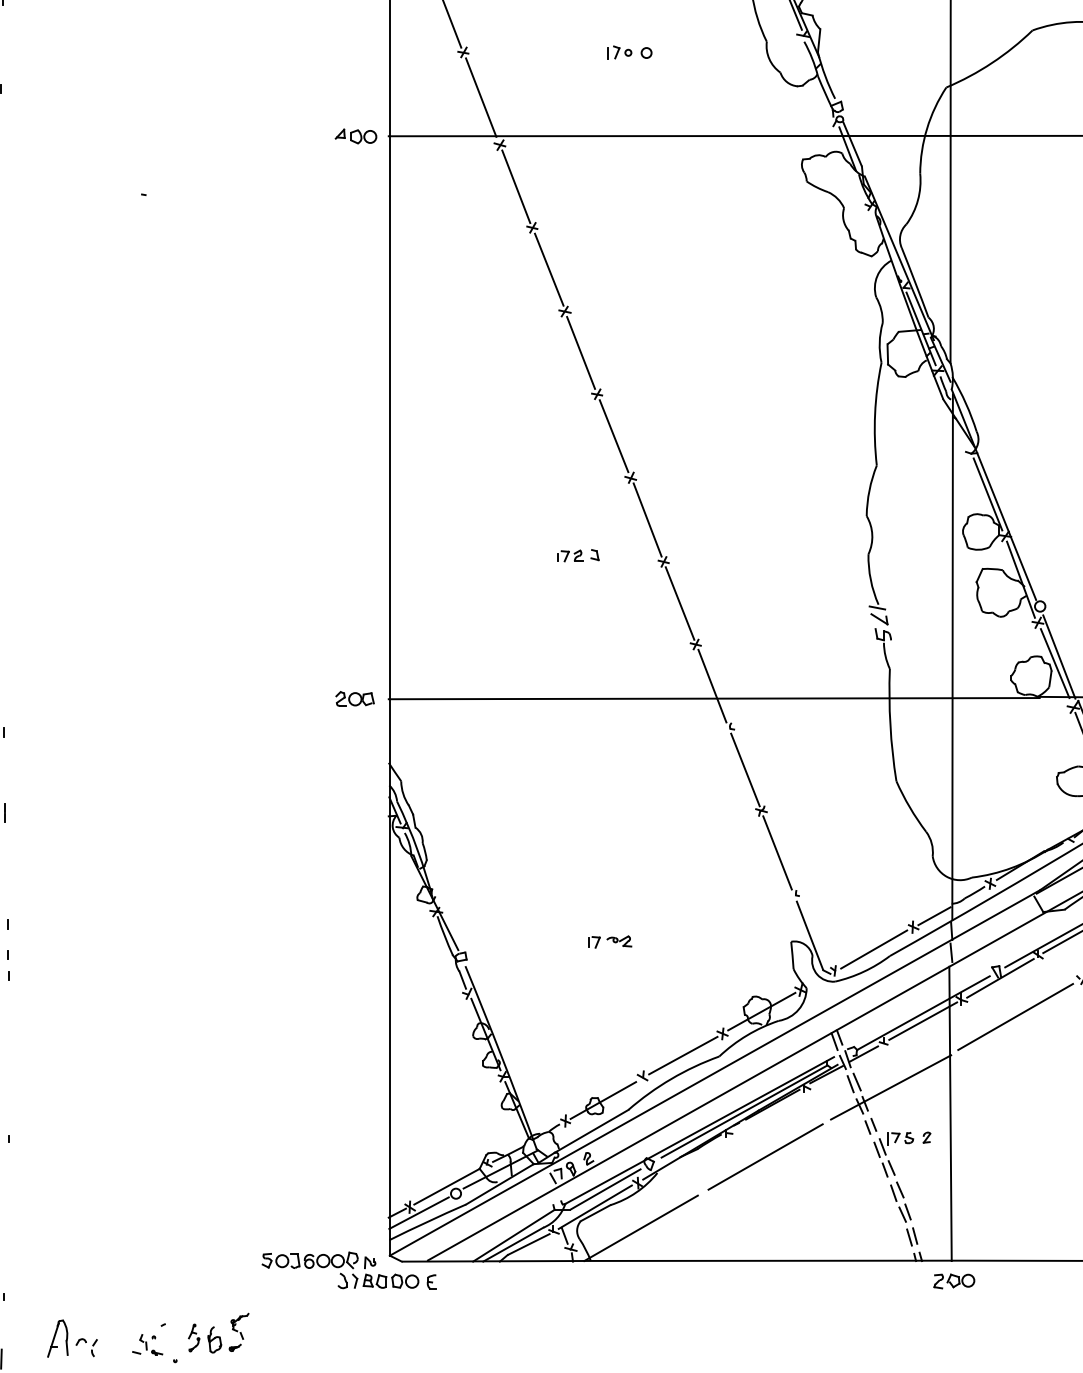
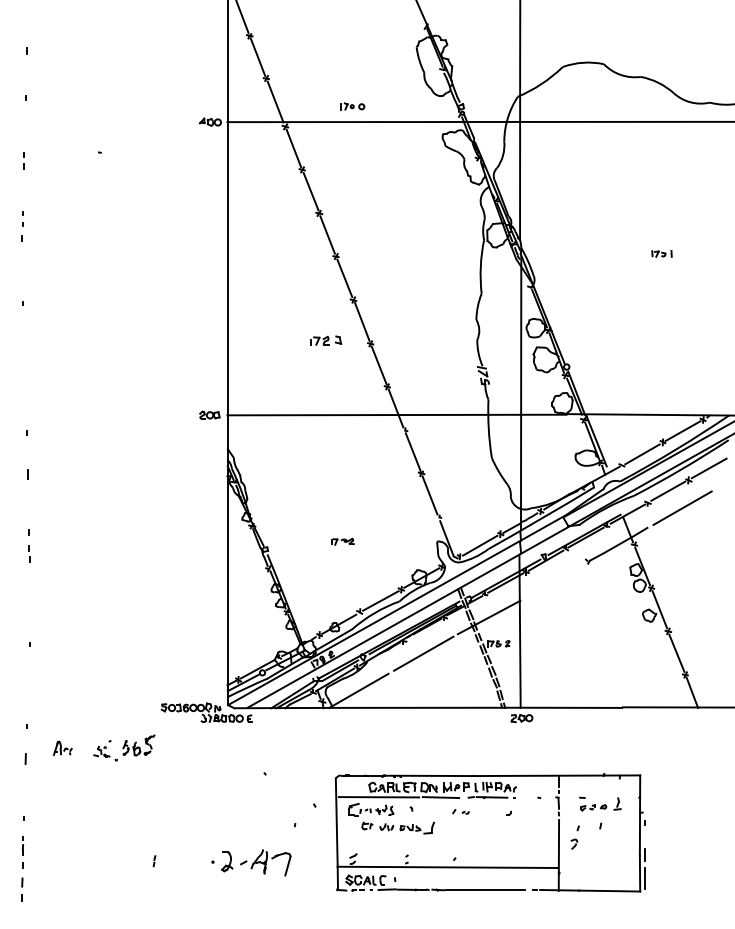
part: (628, 52) -> (352, 106), moved
part: (576, 555) -> (325, 340), size x1.4
line: (1014, 1016) -> (553, 580), removed
part: (71, 1338) -> (62, 748), size x0.7

